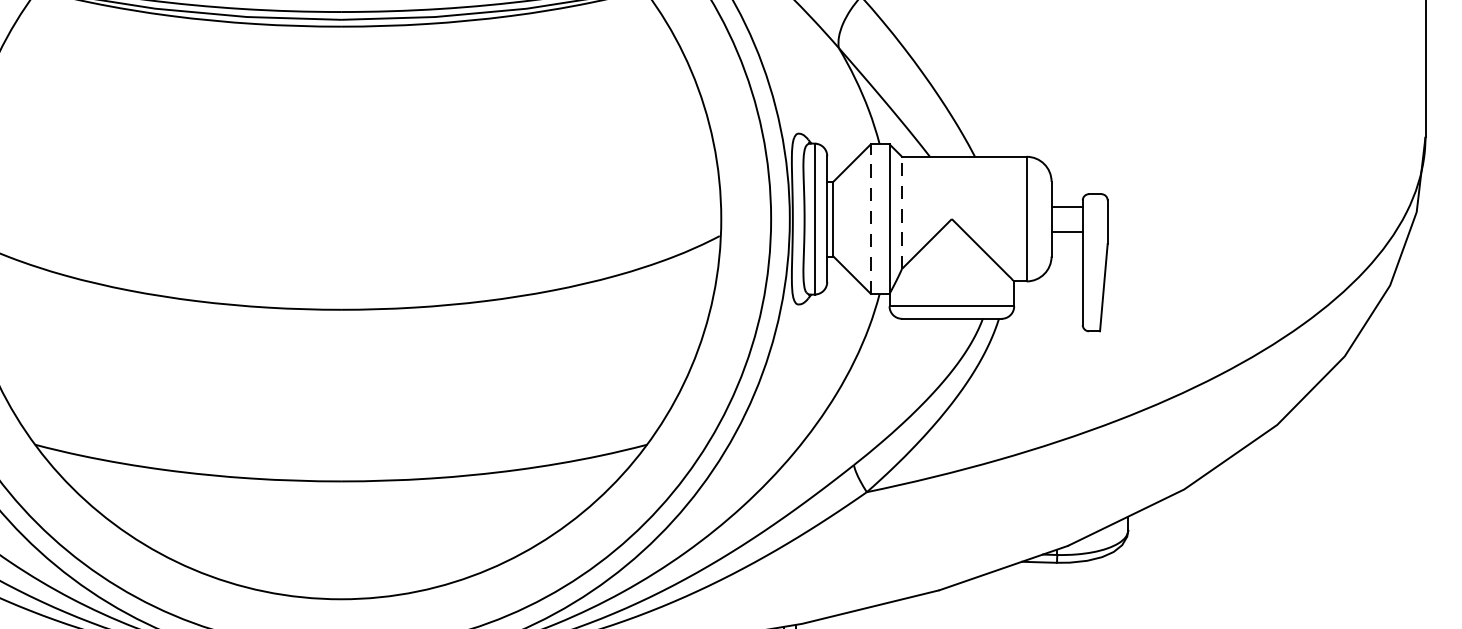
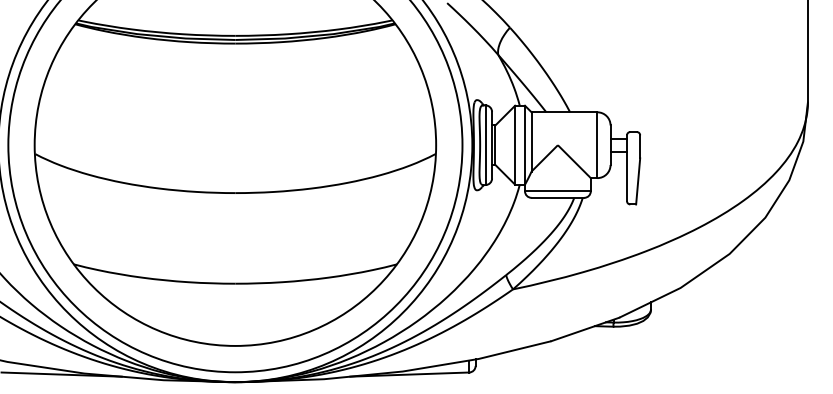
line: (901, 212) -> (531, 141), dashed -> solid
line: (871, 217) -> (515, 144), dashed -> solid

